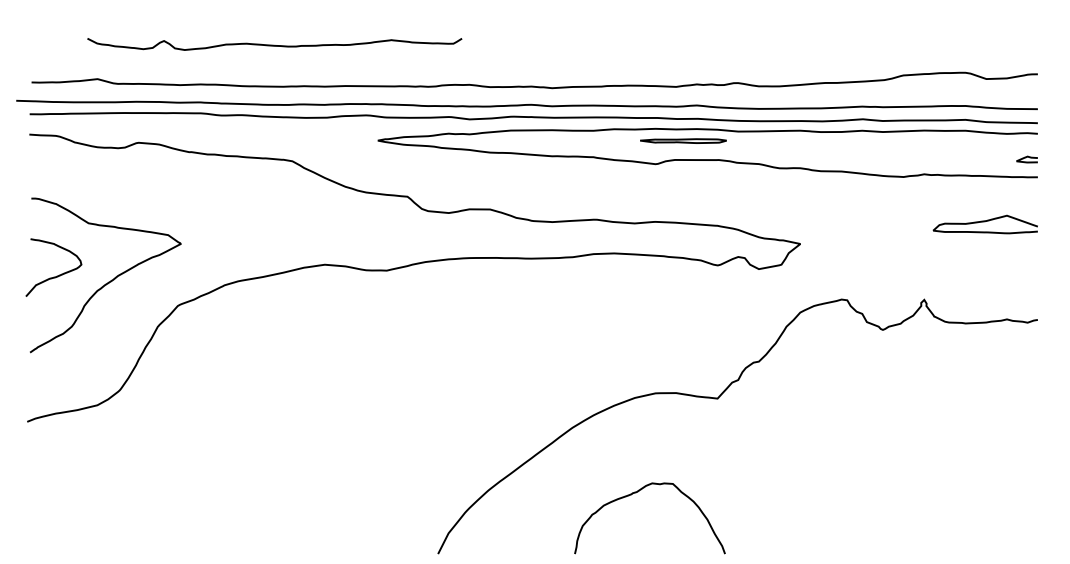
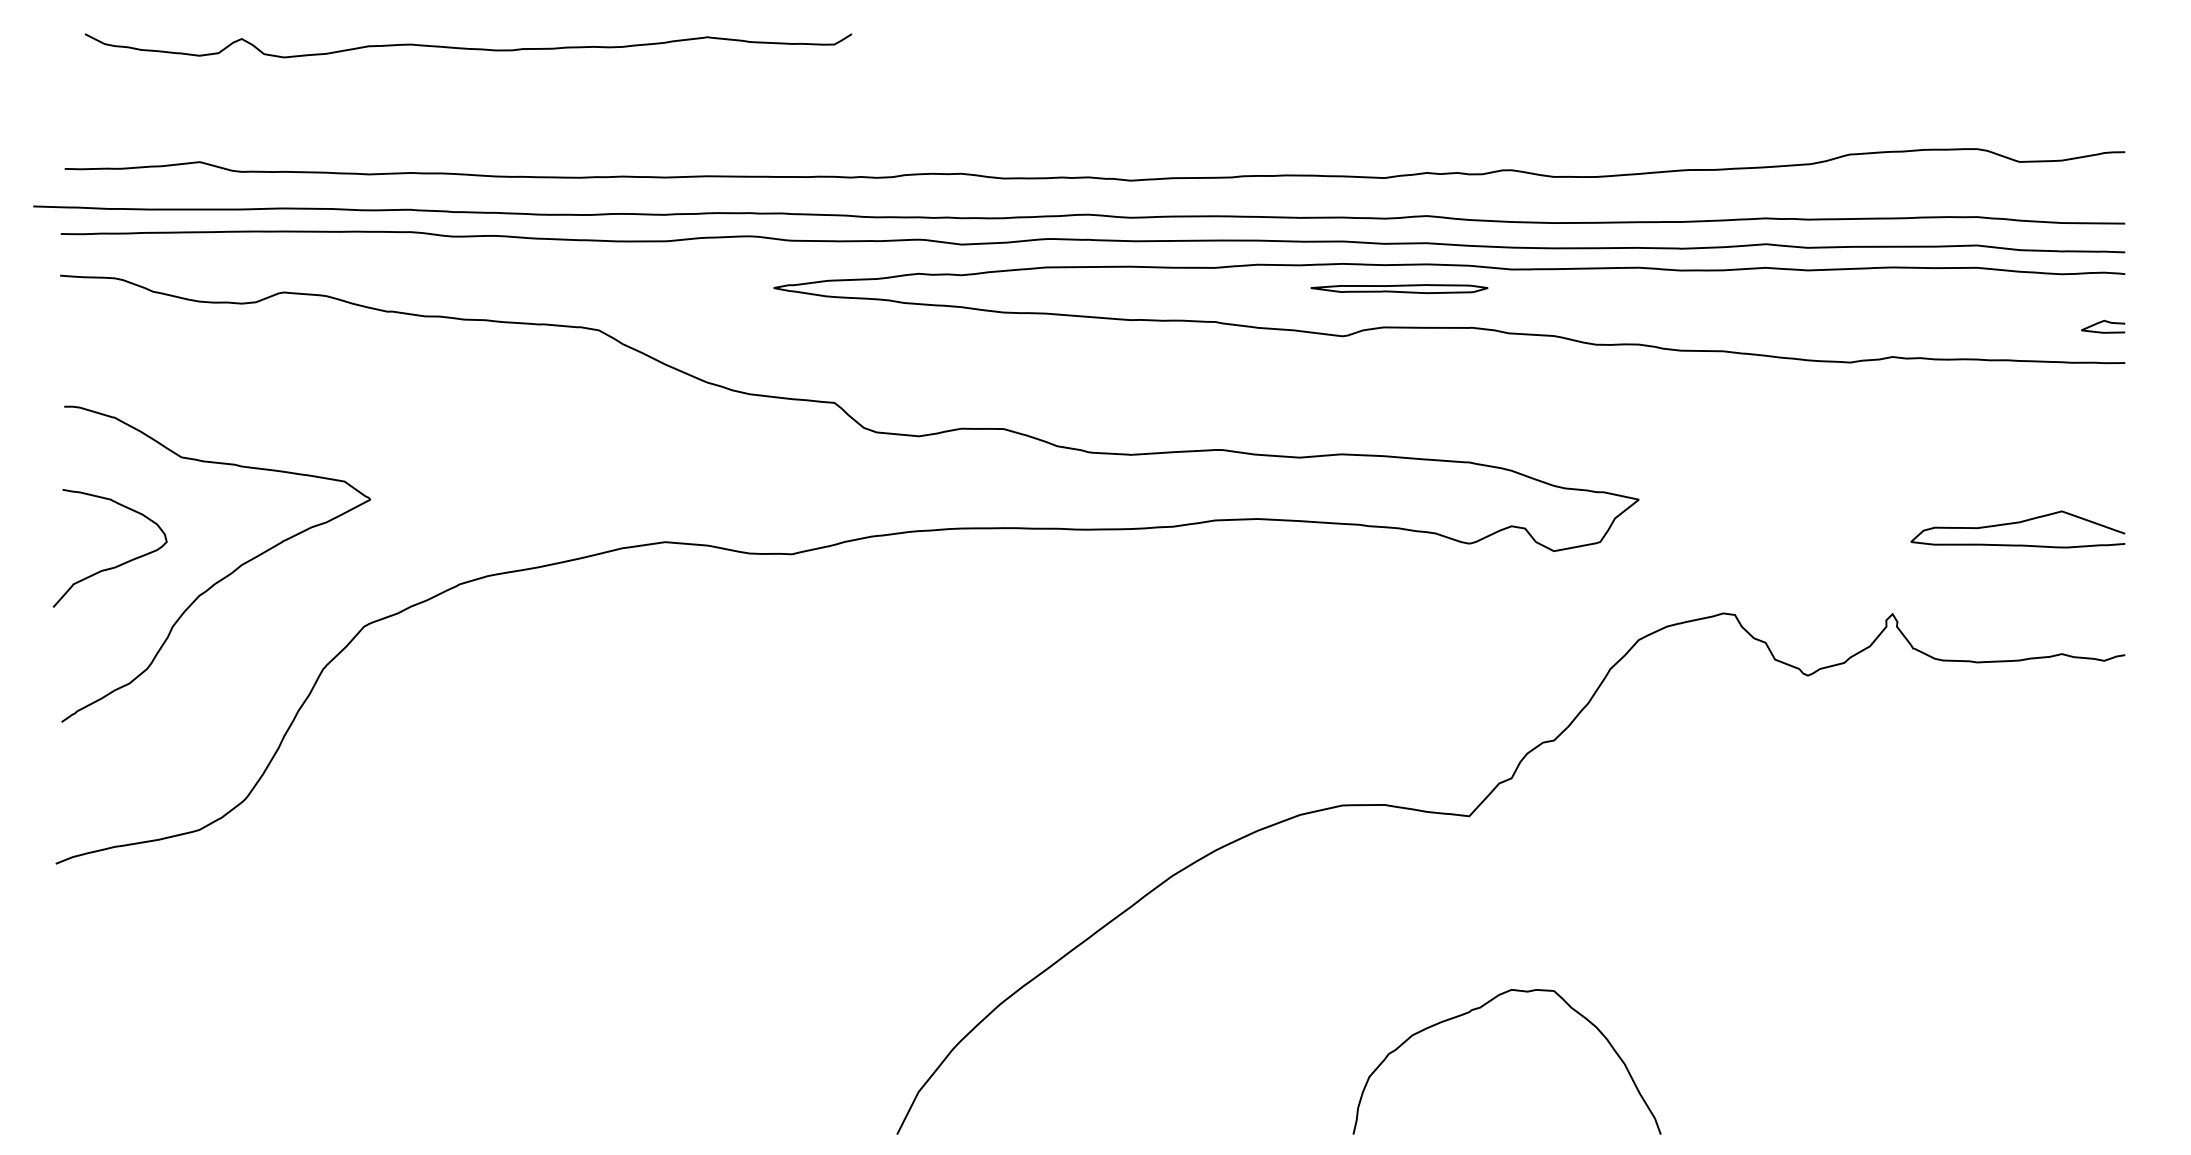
curve: (274, 44) -> (467, 46), moved
curve: (984, 222) -> (2015, 525), moved
curve: (636, 493) -> (1479, 1010), moved

